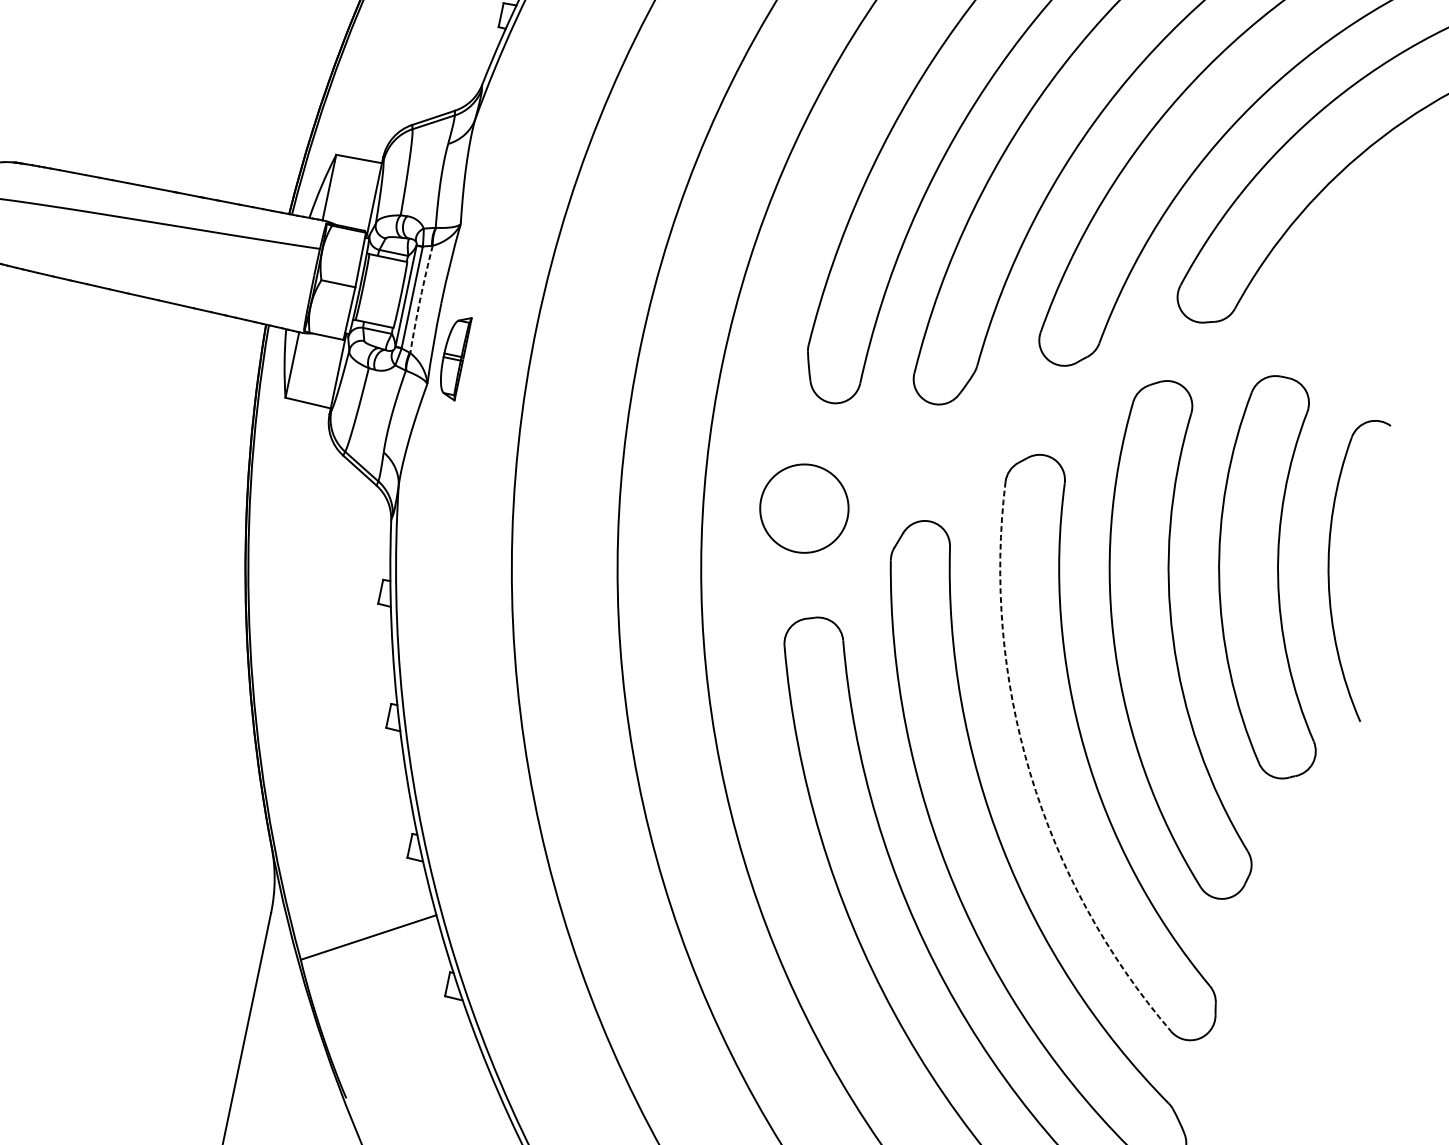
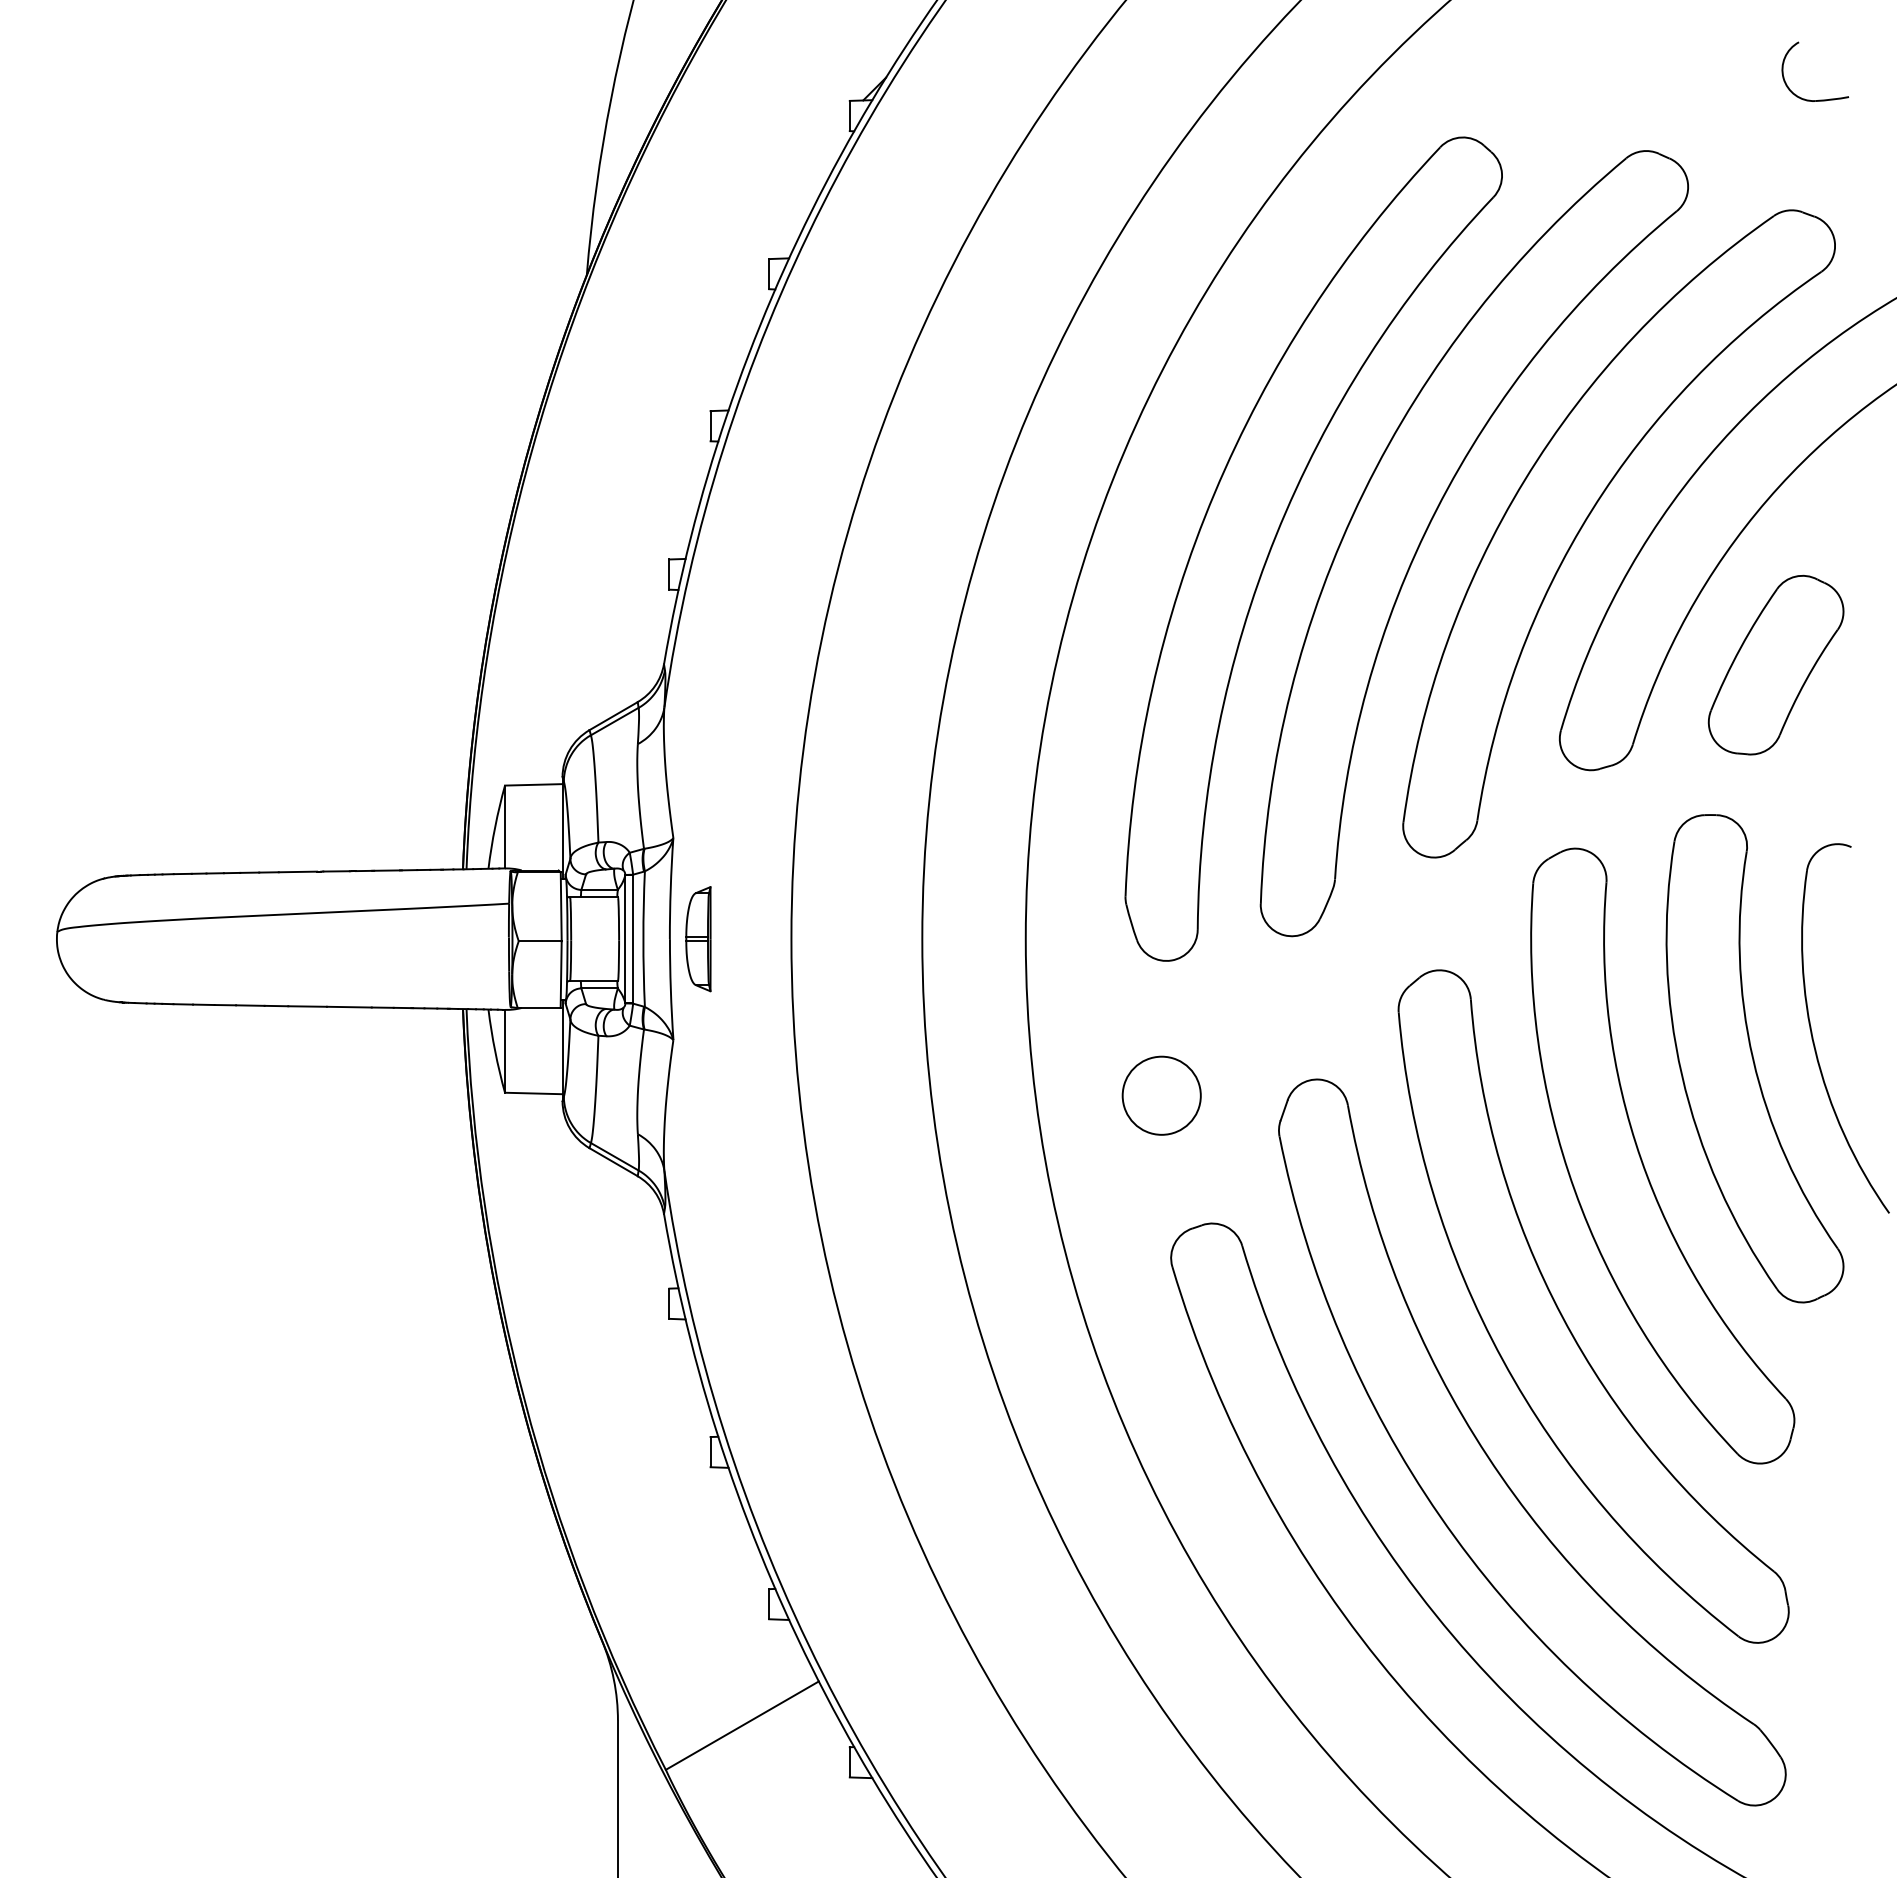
part: (1361, 269) -> (1775, 664), added
arc: (420, 299) -> (643, 939), dashed -> solid
part: (453, 357) -> (698, 939), moved
circle: (804, 508) -> (1161, 1095), size x0.71
arc: (1030, 774) -> (1502, 1360), dashed -> solid

